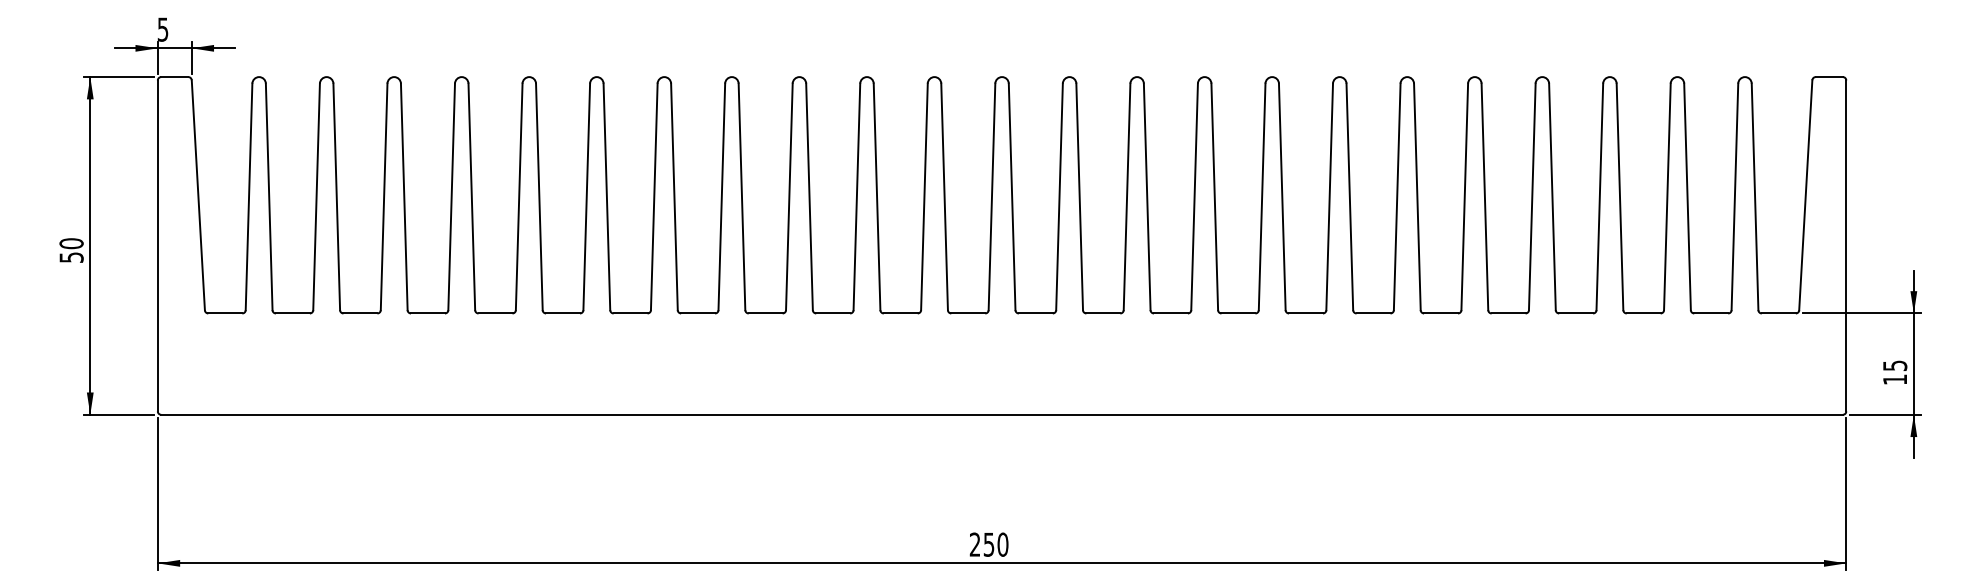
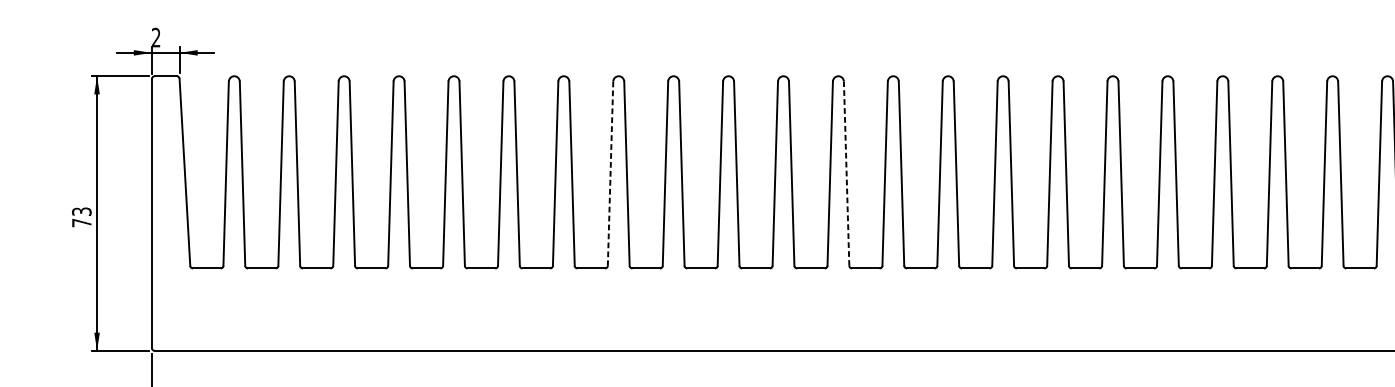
text: (162, 29) -> (155, 37), 5 -> 2
line: (1012, 196) -> (846, 173), solid -> dashed
line: (721, 197) -> (610, 174), solid -> dashed
text: (71, 250) -> (81, 217), 50 -> 73

